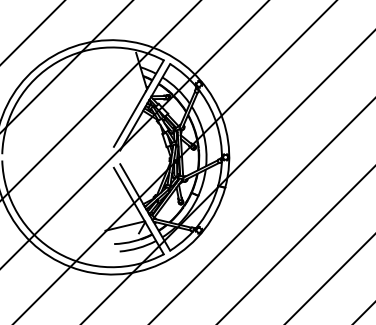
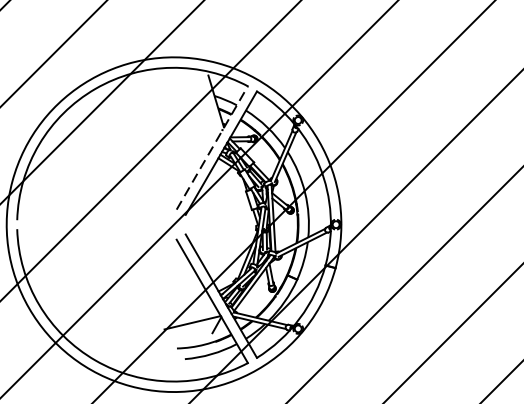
line: (138, 103) -> (211, 147), solid -> dashed

